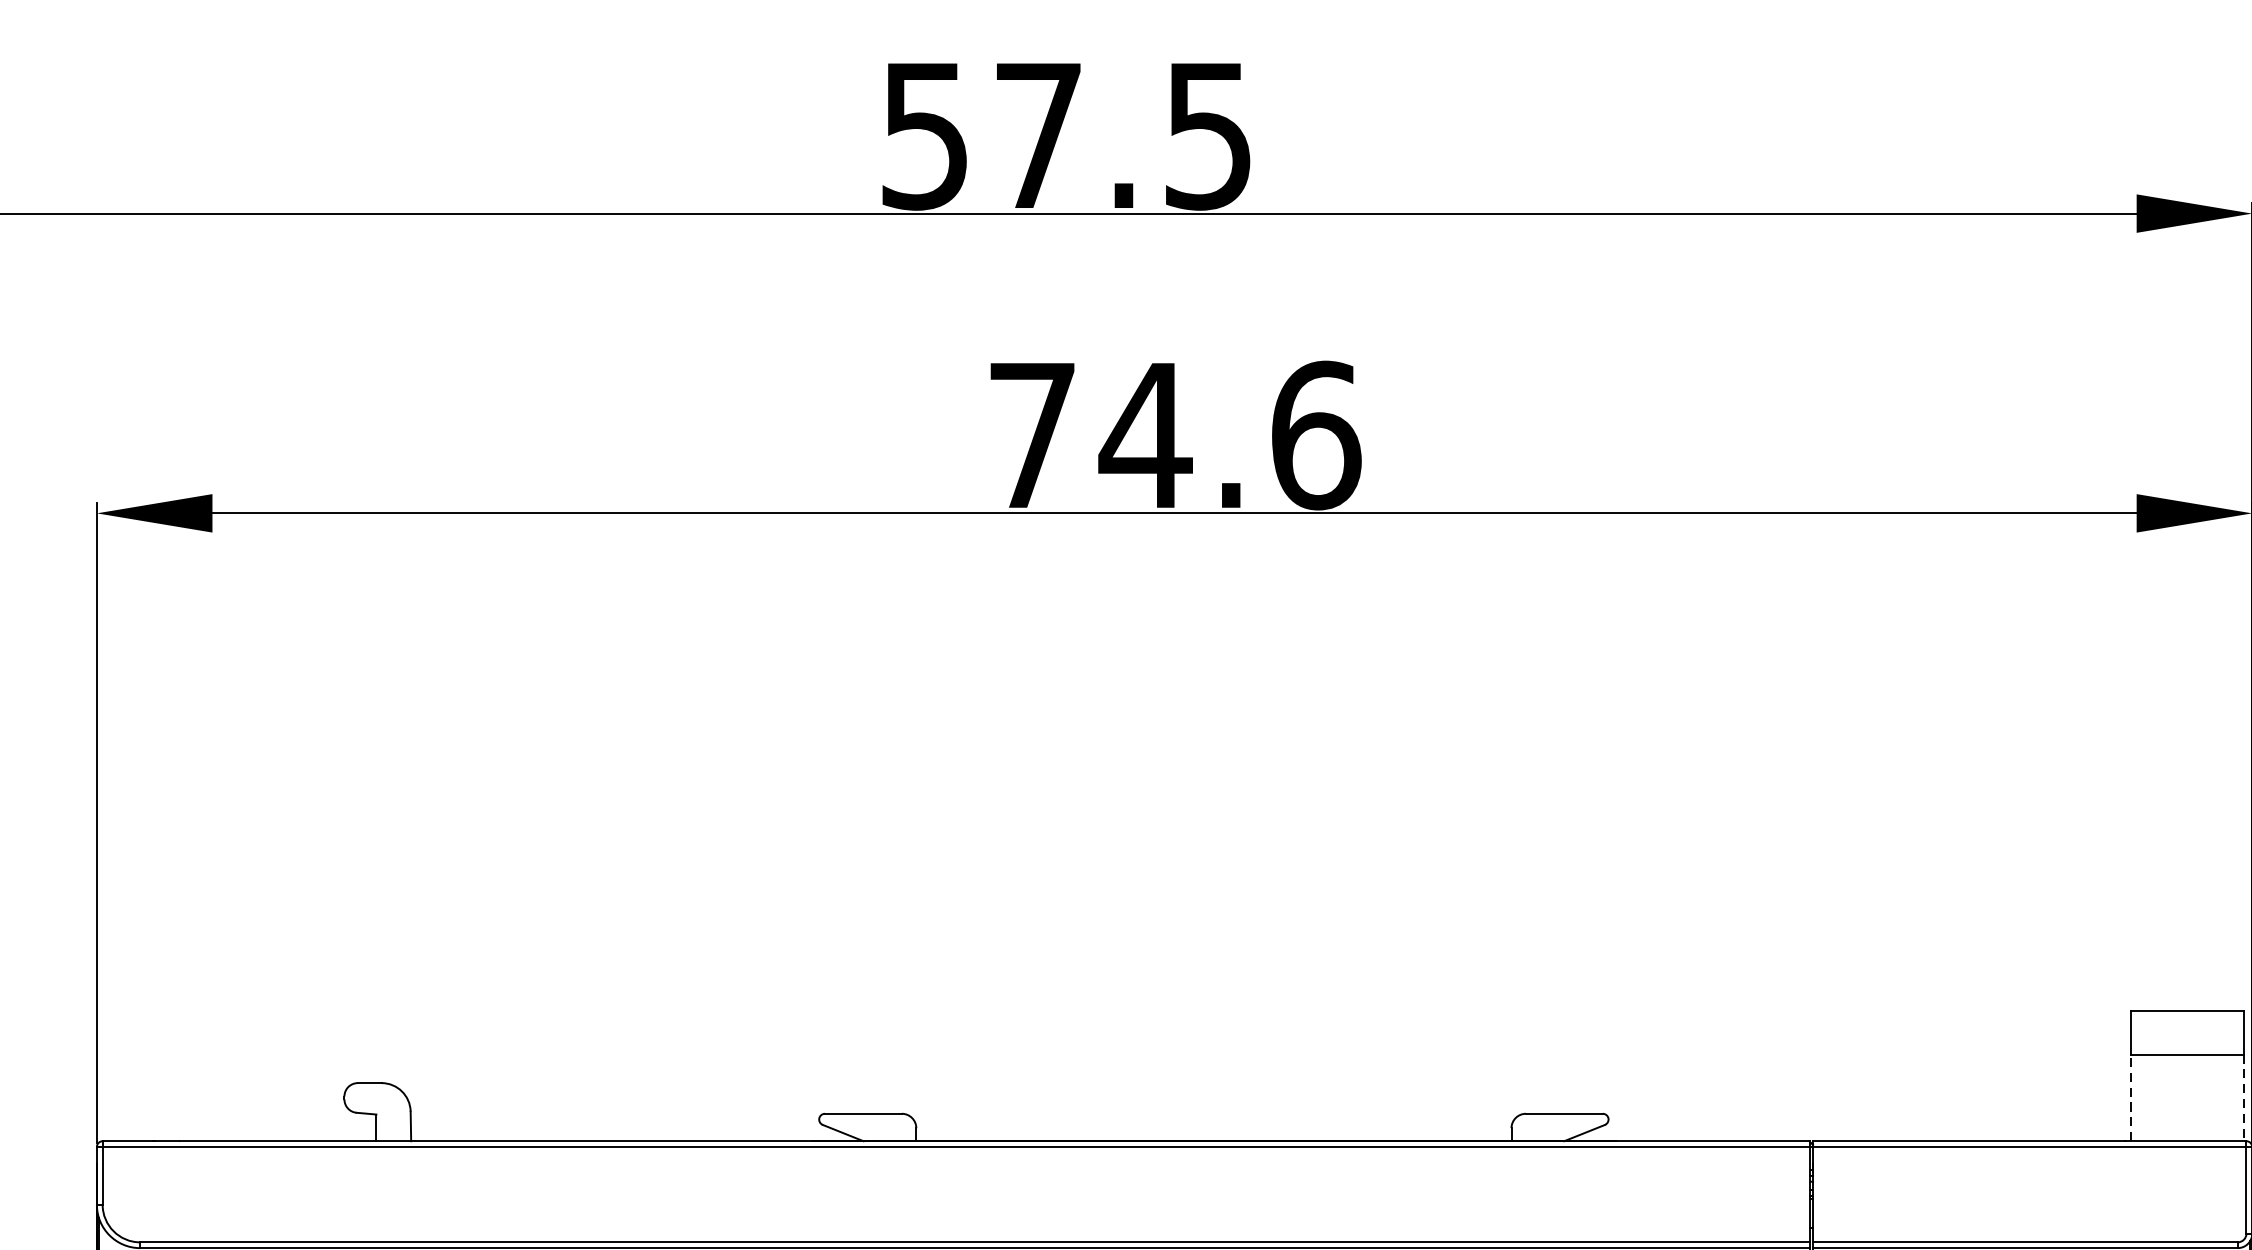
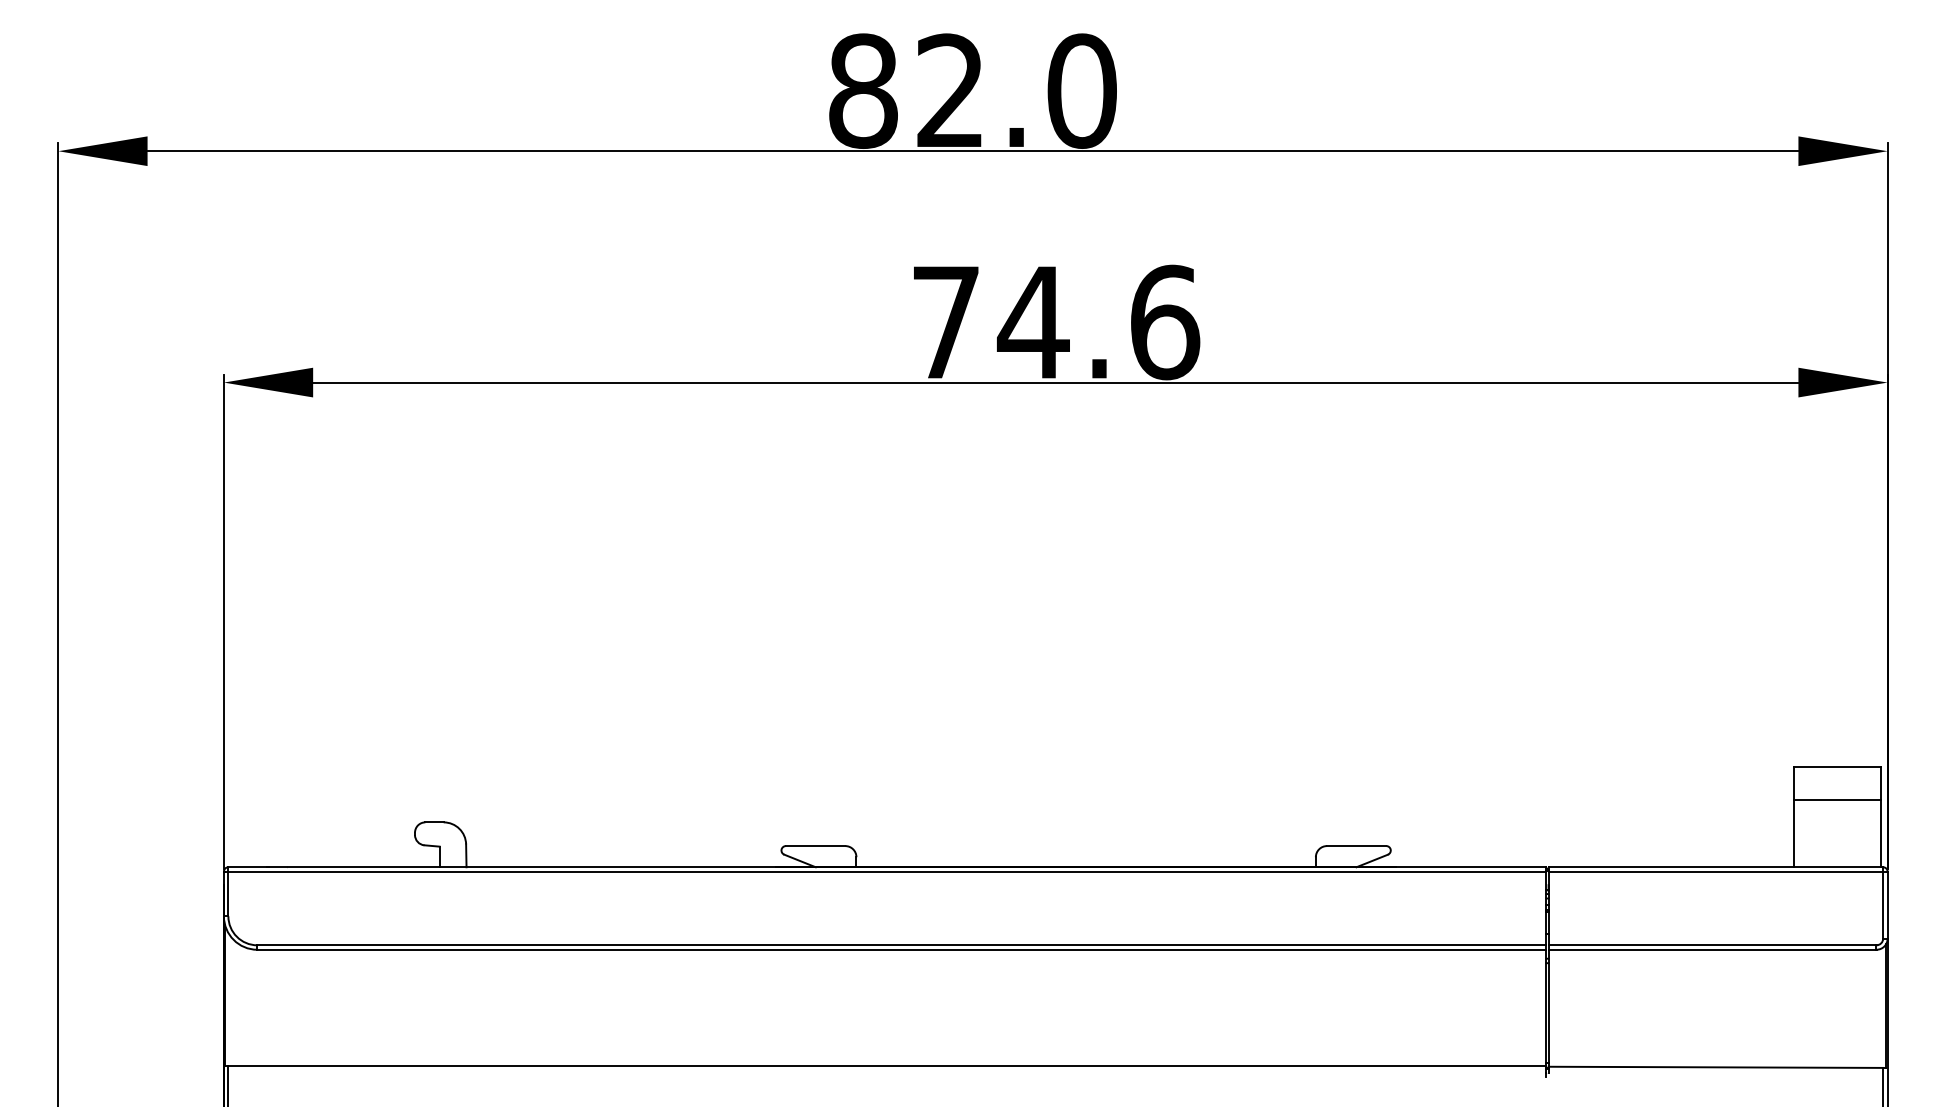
text: (1066, 134) -> (972, 90), 57.5 -> 82.0
line: (2130, 1097) -> (1793, 833), dashed -> solid
line: (2242, 1098) -> (1880, 834), dashed -> solid

